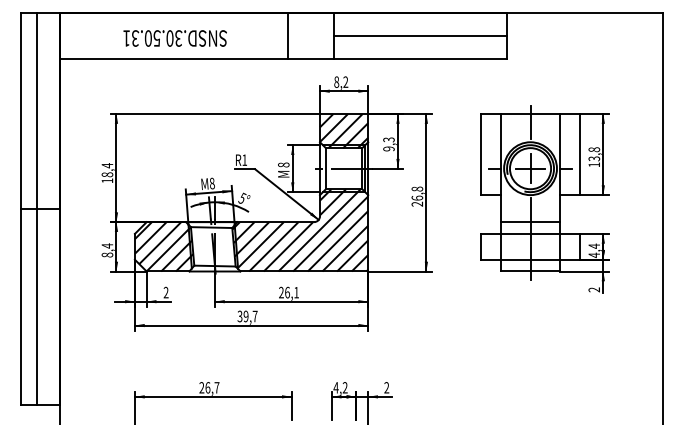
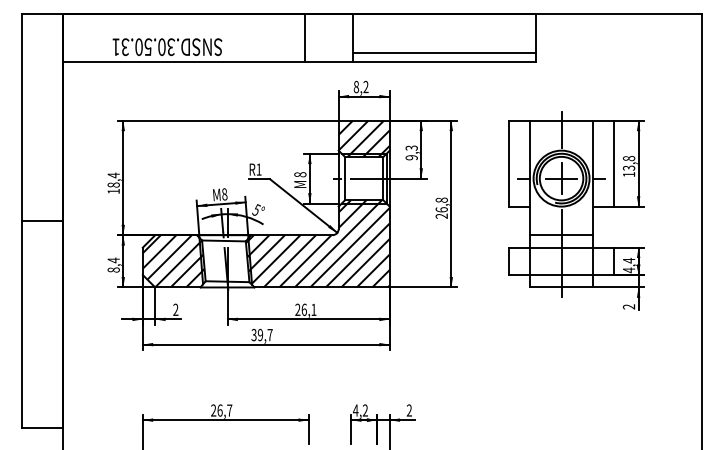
line: (419, 35) -> (444, 52), moved
text: (174, 38) -> (166, 47), moved
line: (36, 208) -> (38, 220), removed

